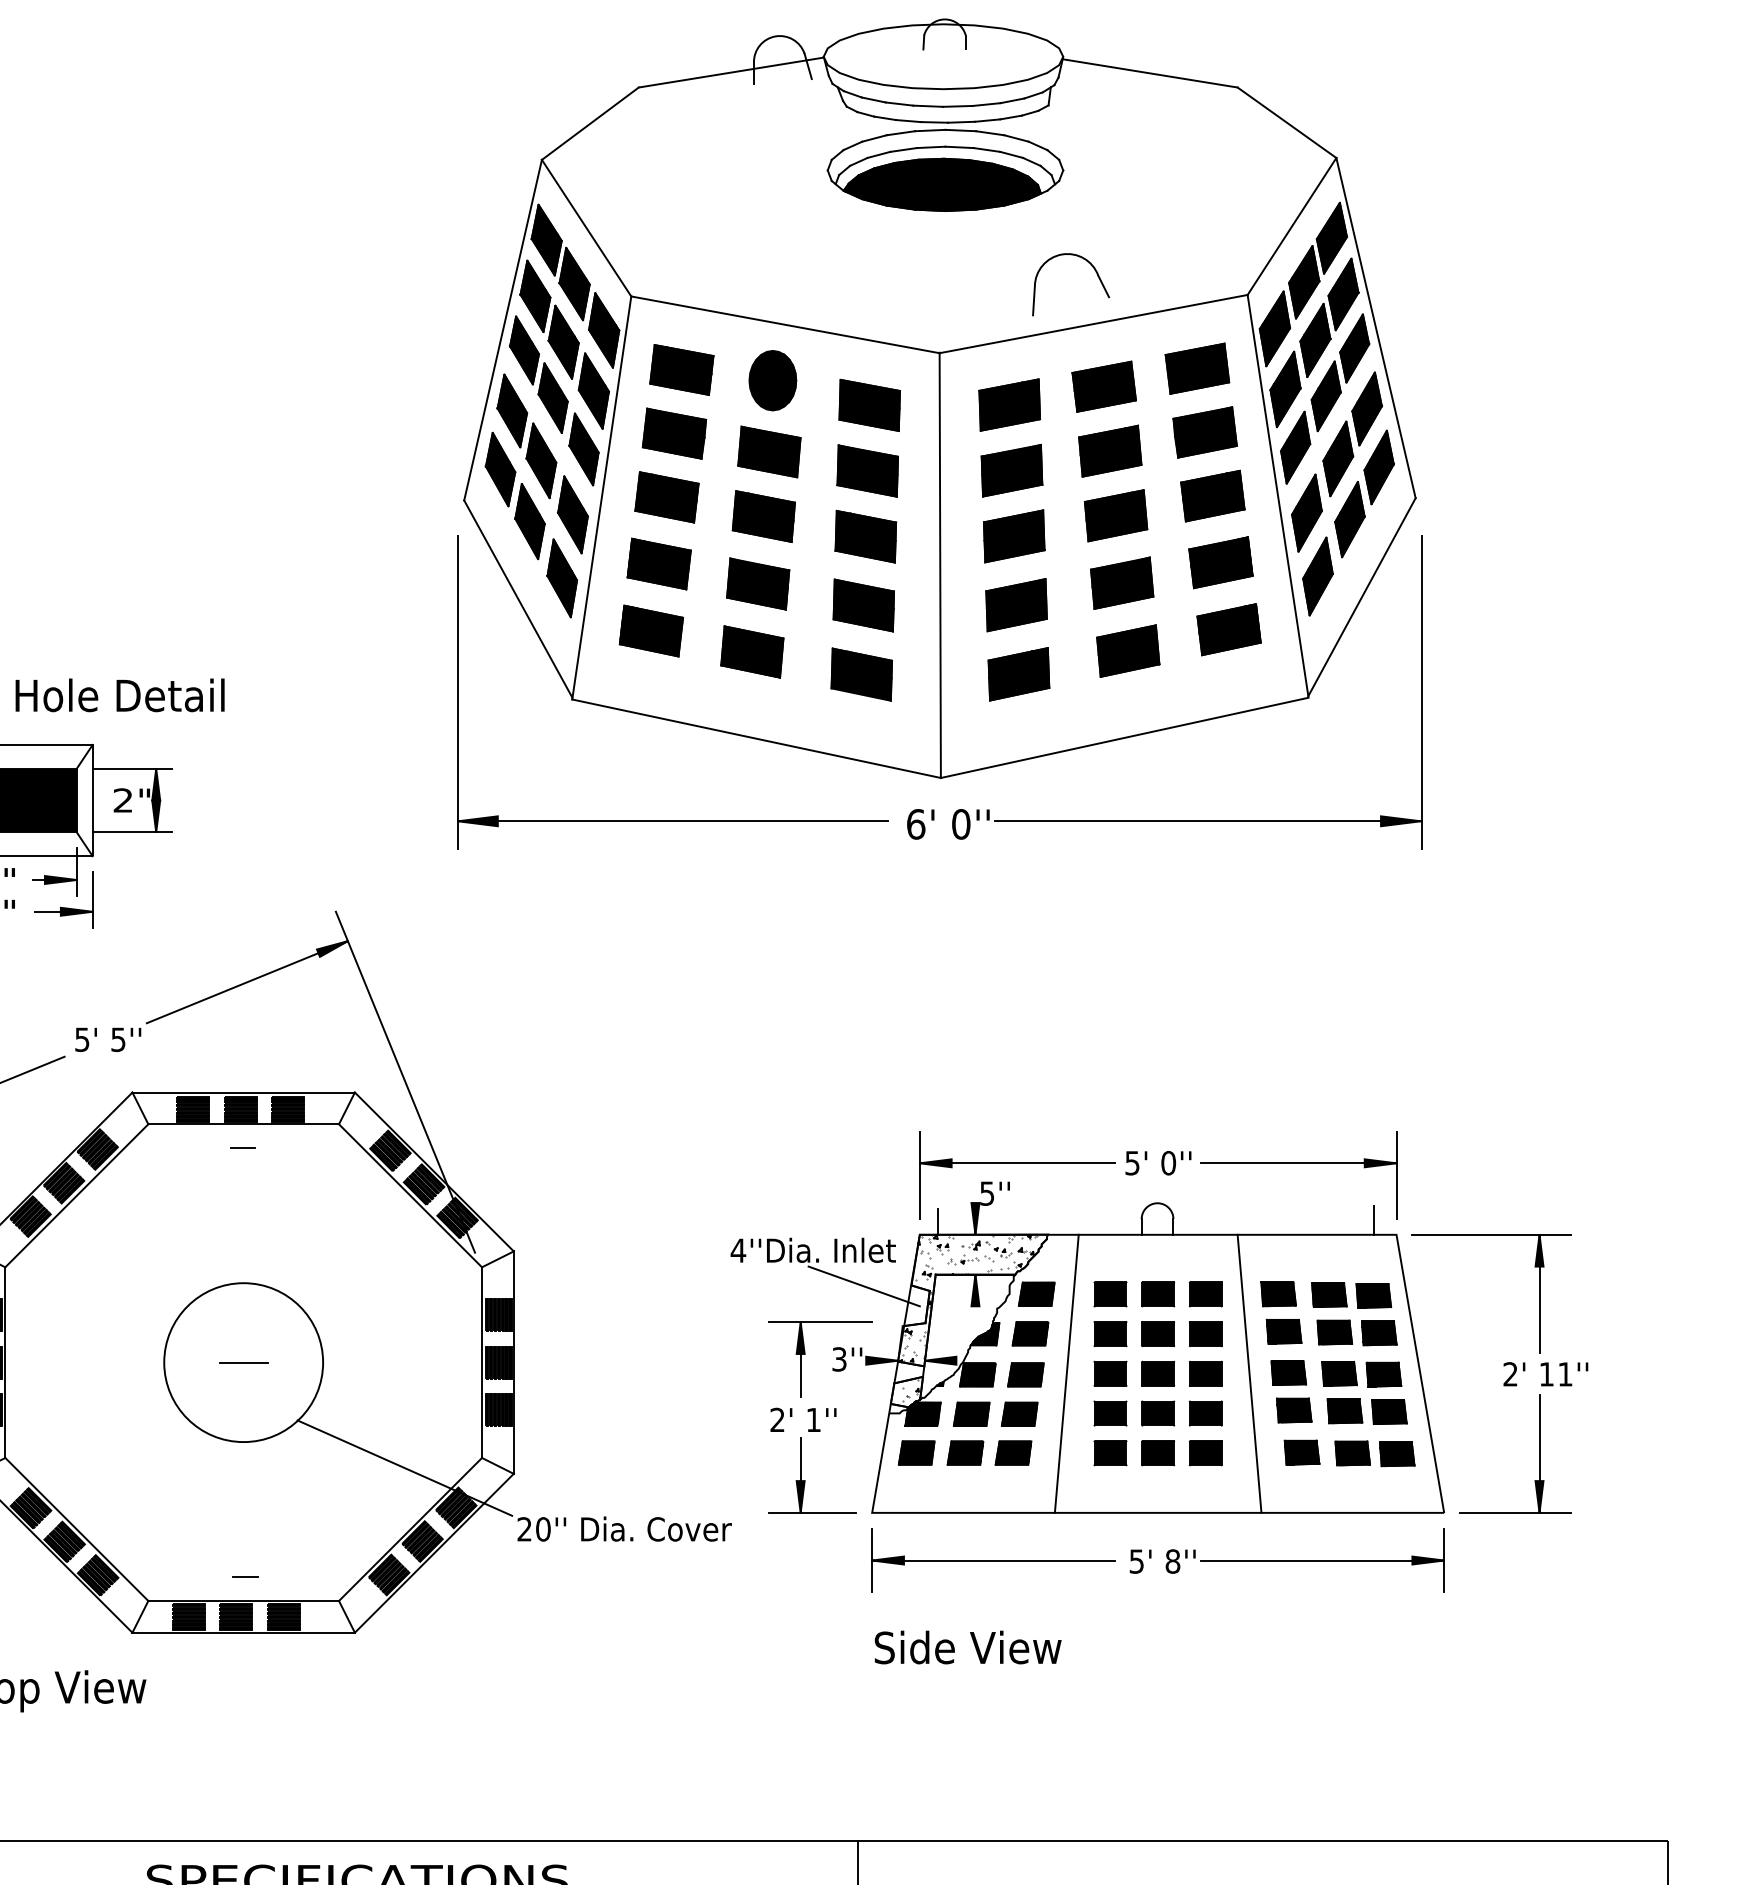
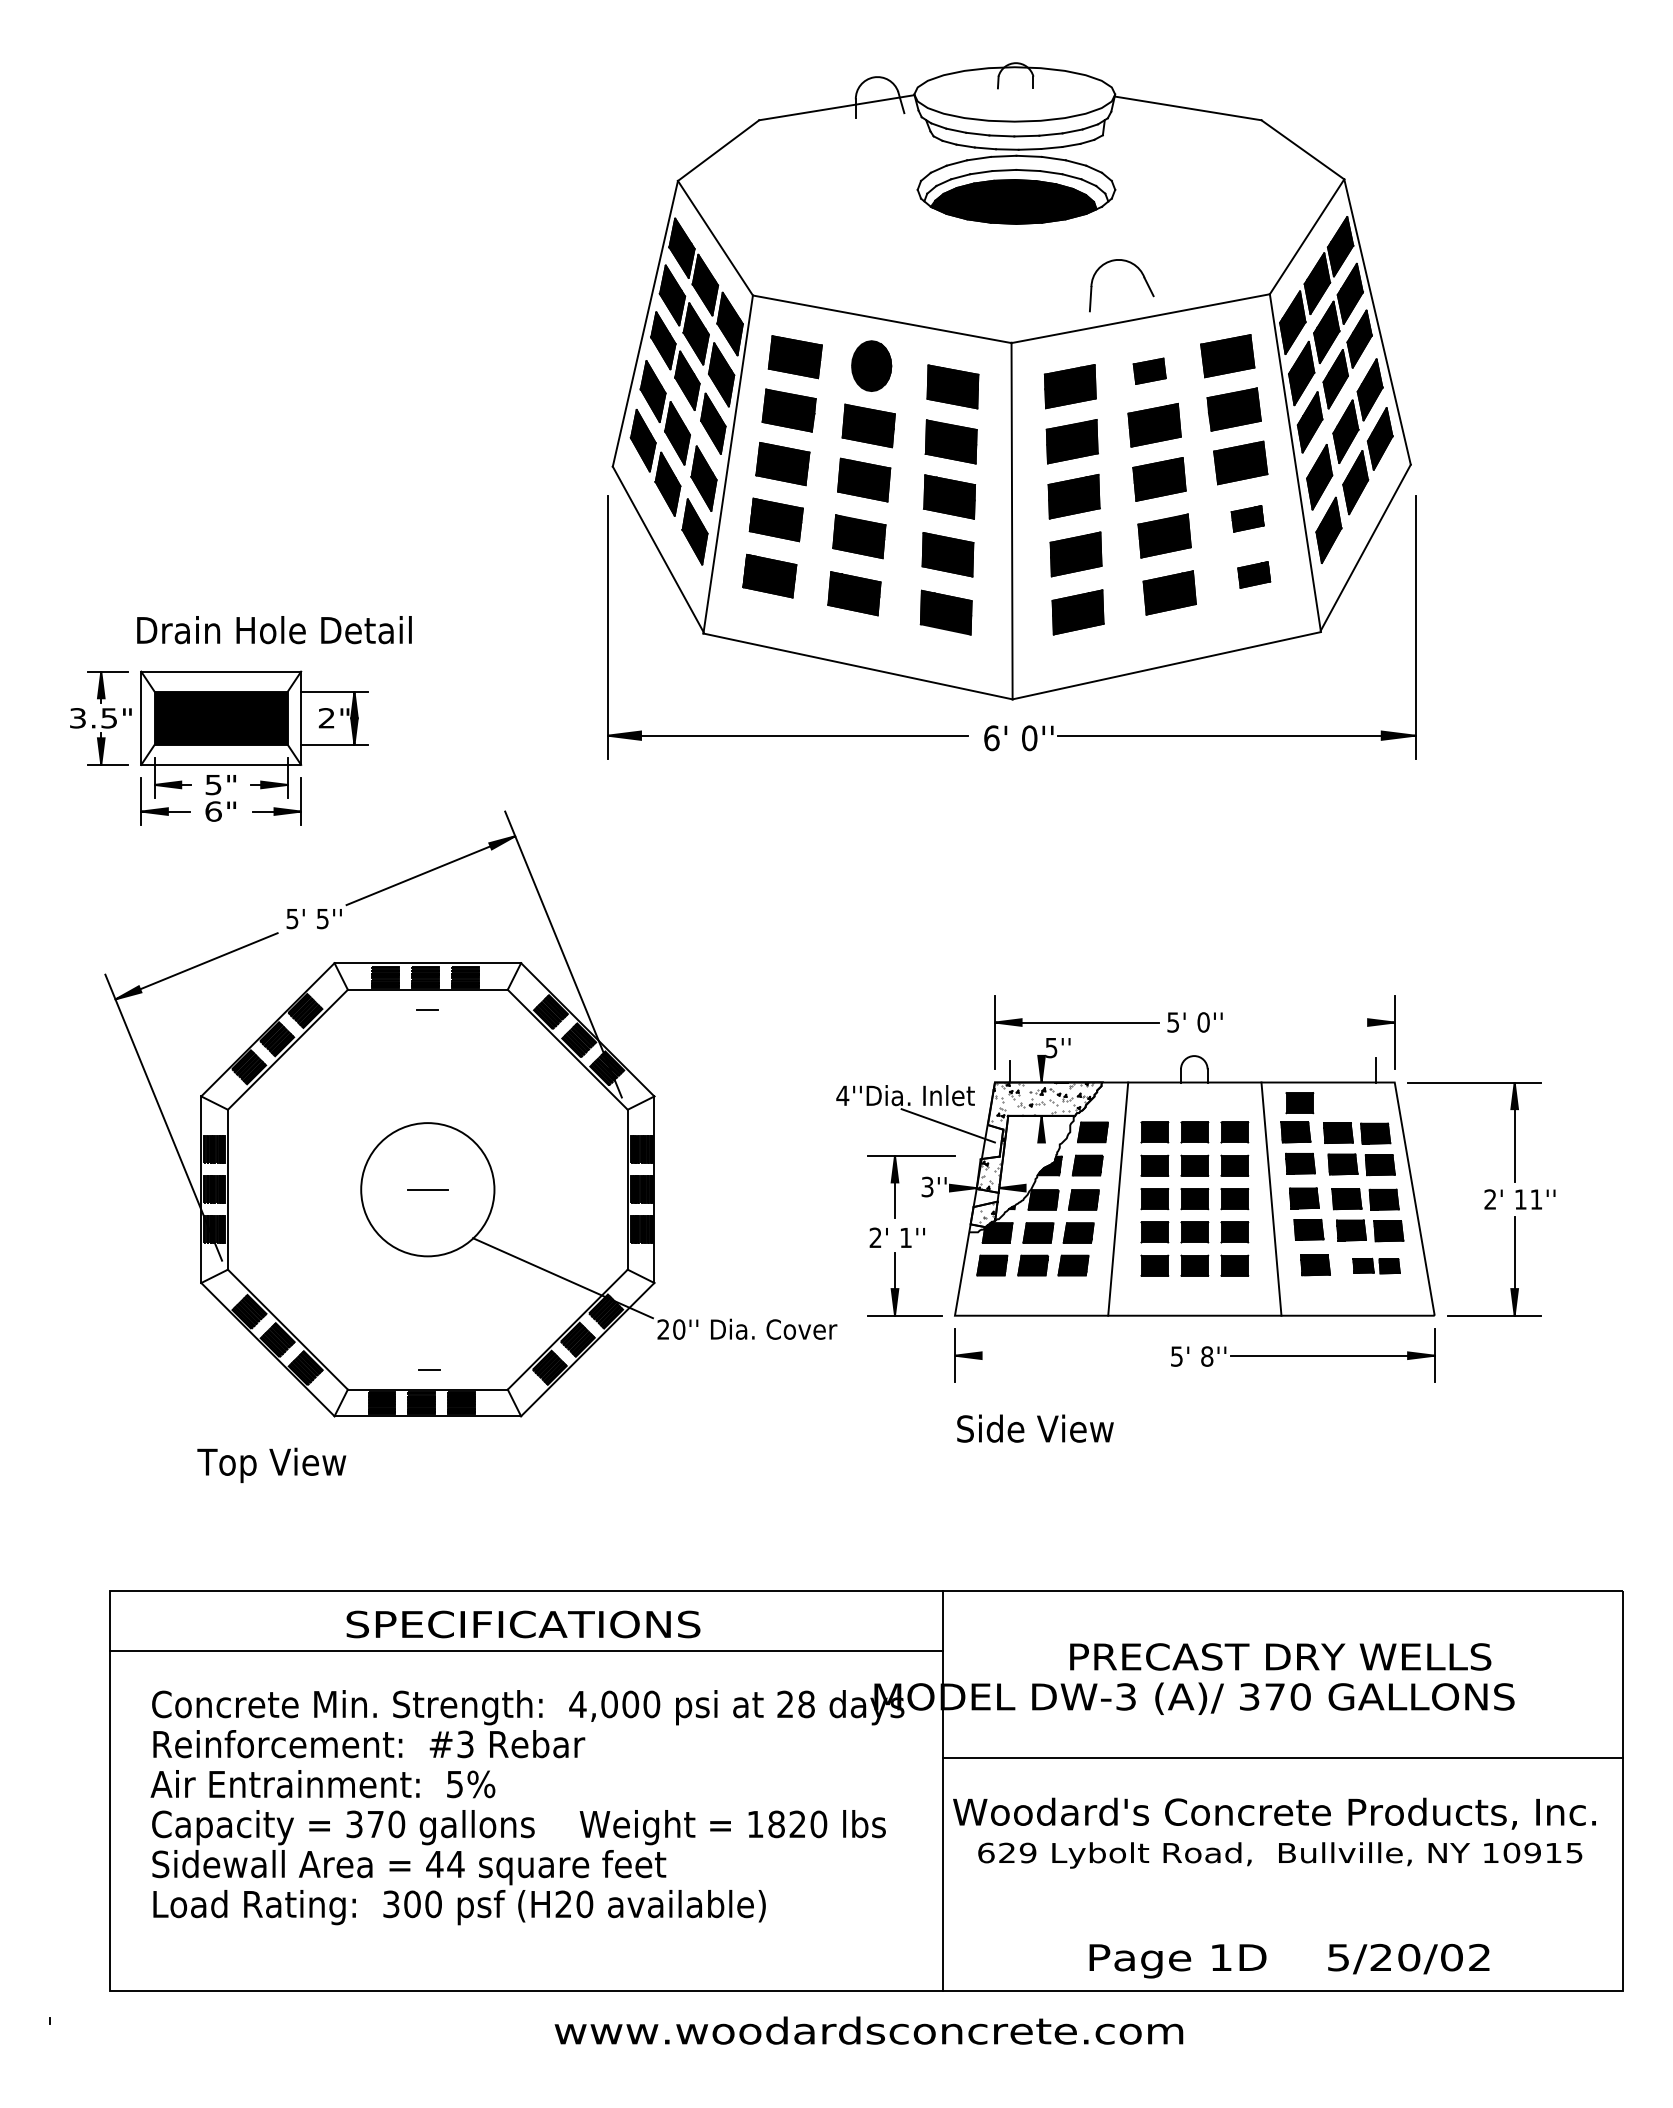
part: (1104, 387) -> (1149, 371), size x0.6
part: (1220, 562) -> (1247, 518), size x0.6
part: (1228, 629) -> (1253, 574), size x0.6
line: (1298, 1163) -> (1312, 1022), removed
part: (1282, 1259) -> (1299, 1103), added
part: (1374, 1452) -> (1376, 1265), size x0.7
line: (993, 1560) -> (1056, 1355), removed

